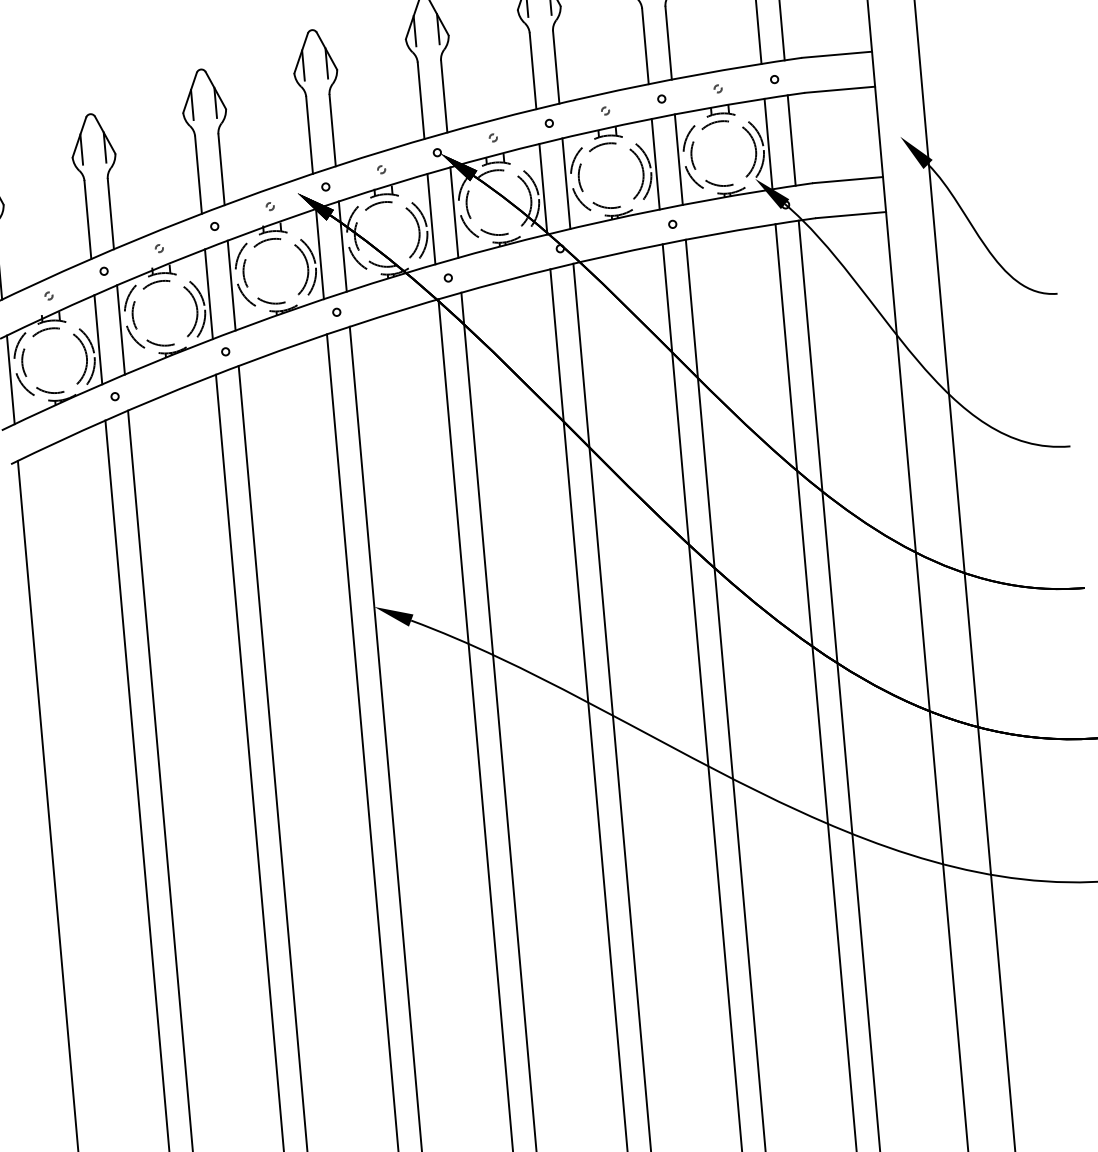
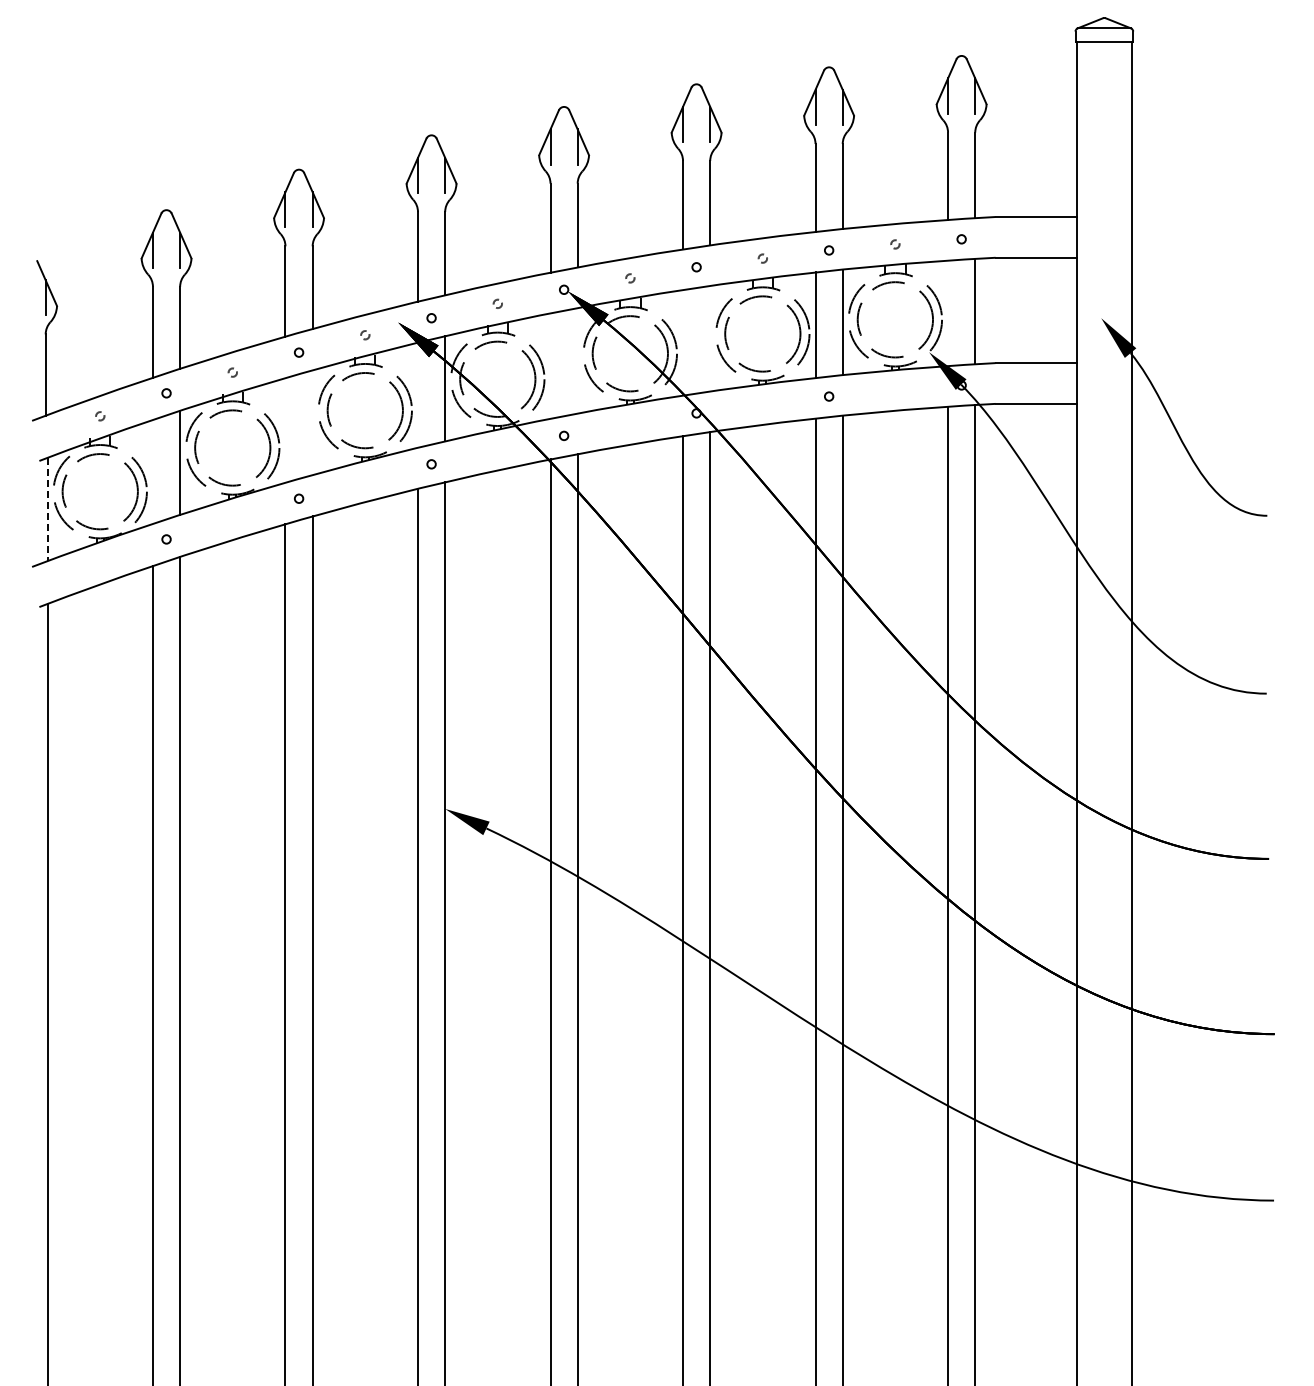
line: (768, 144) -> (948, 313), removed
line: (566, 183) -> (710, 338), removed
line: (543, 188) -> (683, 342), removed
line: (454, 212) -> (577, 360), removed
line: (431, 218) -> (550, 365), removed
line: (320, 253) -> (418, 394), removed
line: (231, 285) -> (312, 422), removed
line: (208, 294) -> (285, 430), removed
line: (97, 339) -> (152, 471), removed
line: (10, 379) -> (47, 509), solid -> dashed

